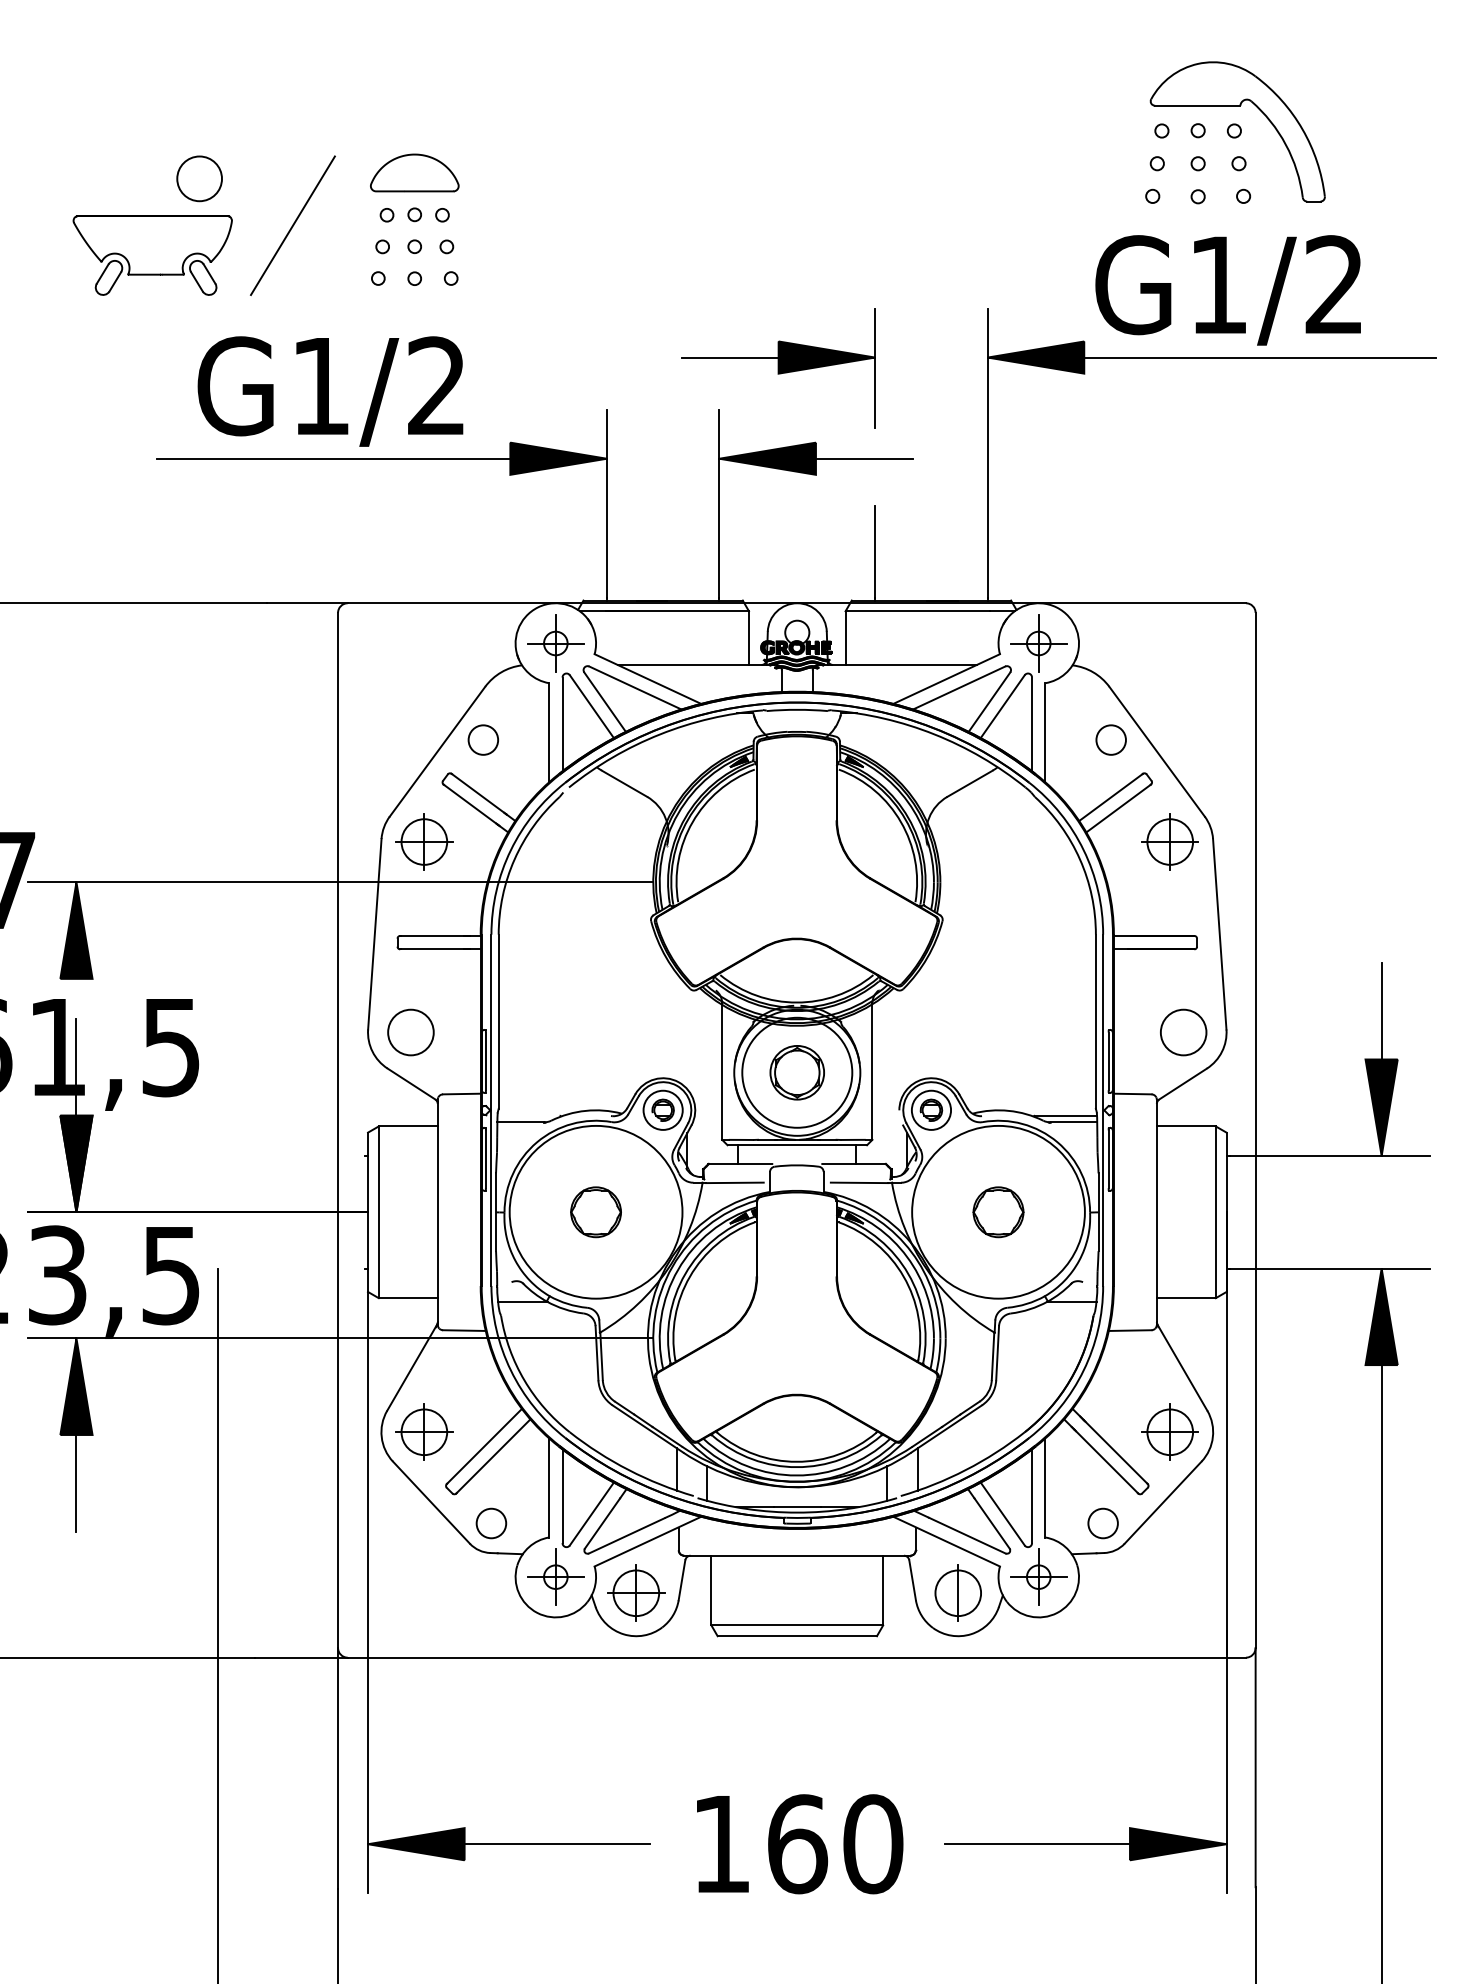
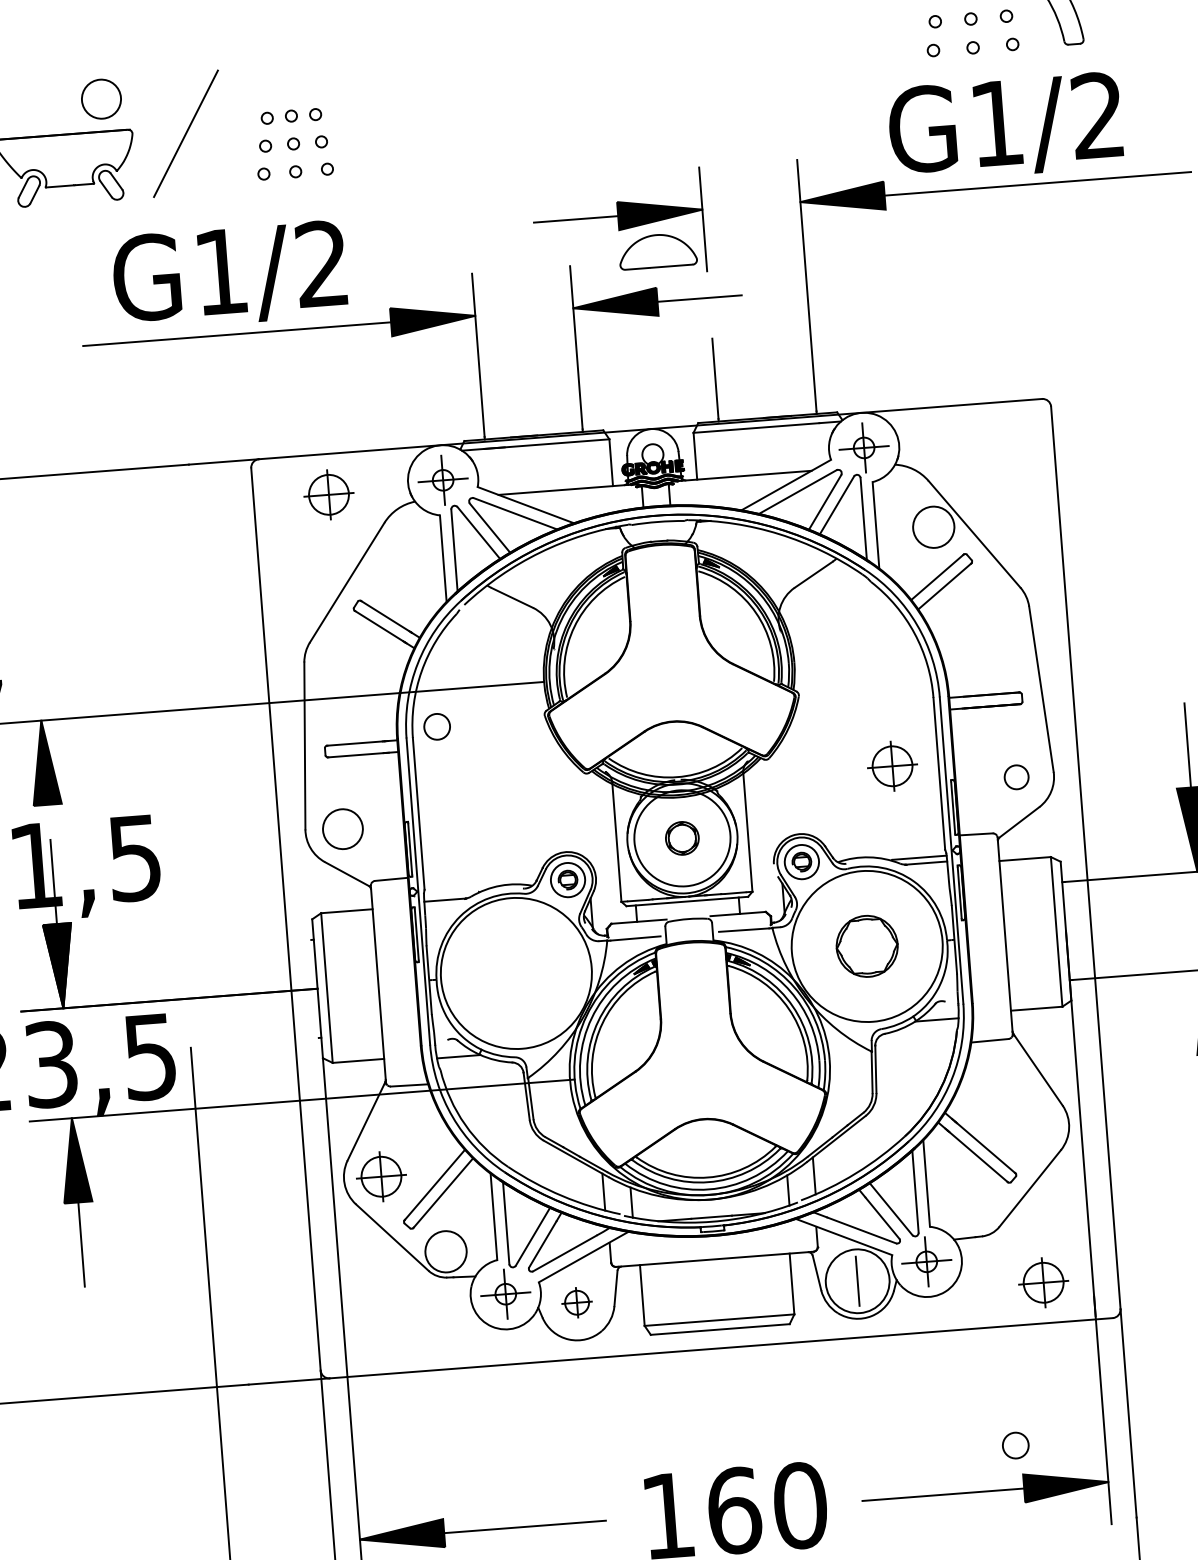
part: (414, 172) -> (657, 250), moved
circle: (482, 739) -> (436, 726), moved
circle: (1110, 739) -> (933, 526), size x1.6
part: (424, 841) -> (329, 494), moved
part: (1169, 841) -> (891, 765), moved
circle: (1183, 1032) -> (1016, 777), size x0.6
part: (796, 1072) -> (681, 838), size x0.7
part: (595, 1212) -> (515, 973), removed
part: (998, 1212) -> (867, 946), size x1.4
part: (1169, 1431) -> (1042, 1282), moved
circle: (491, 1523) -> (446, 1251), size x1.6
circle: (1102, 1523) -> (1015, 1445), moved
part: (636, 1592) -> (577, 1302), size x0.6
circle: (958, 1593) -> (857, 1281), size x1.6

